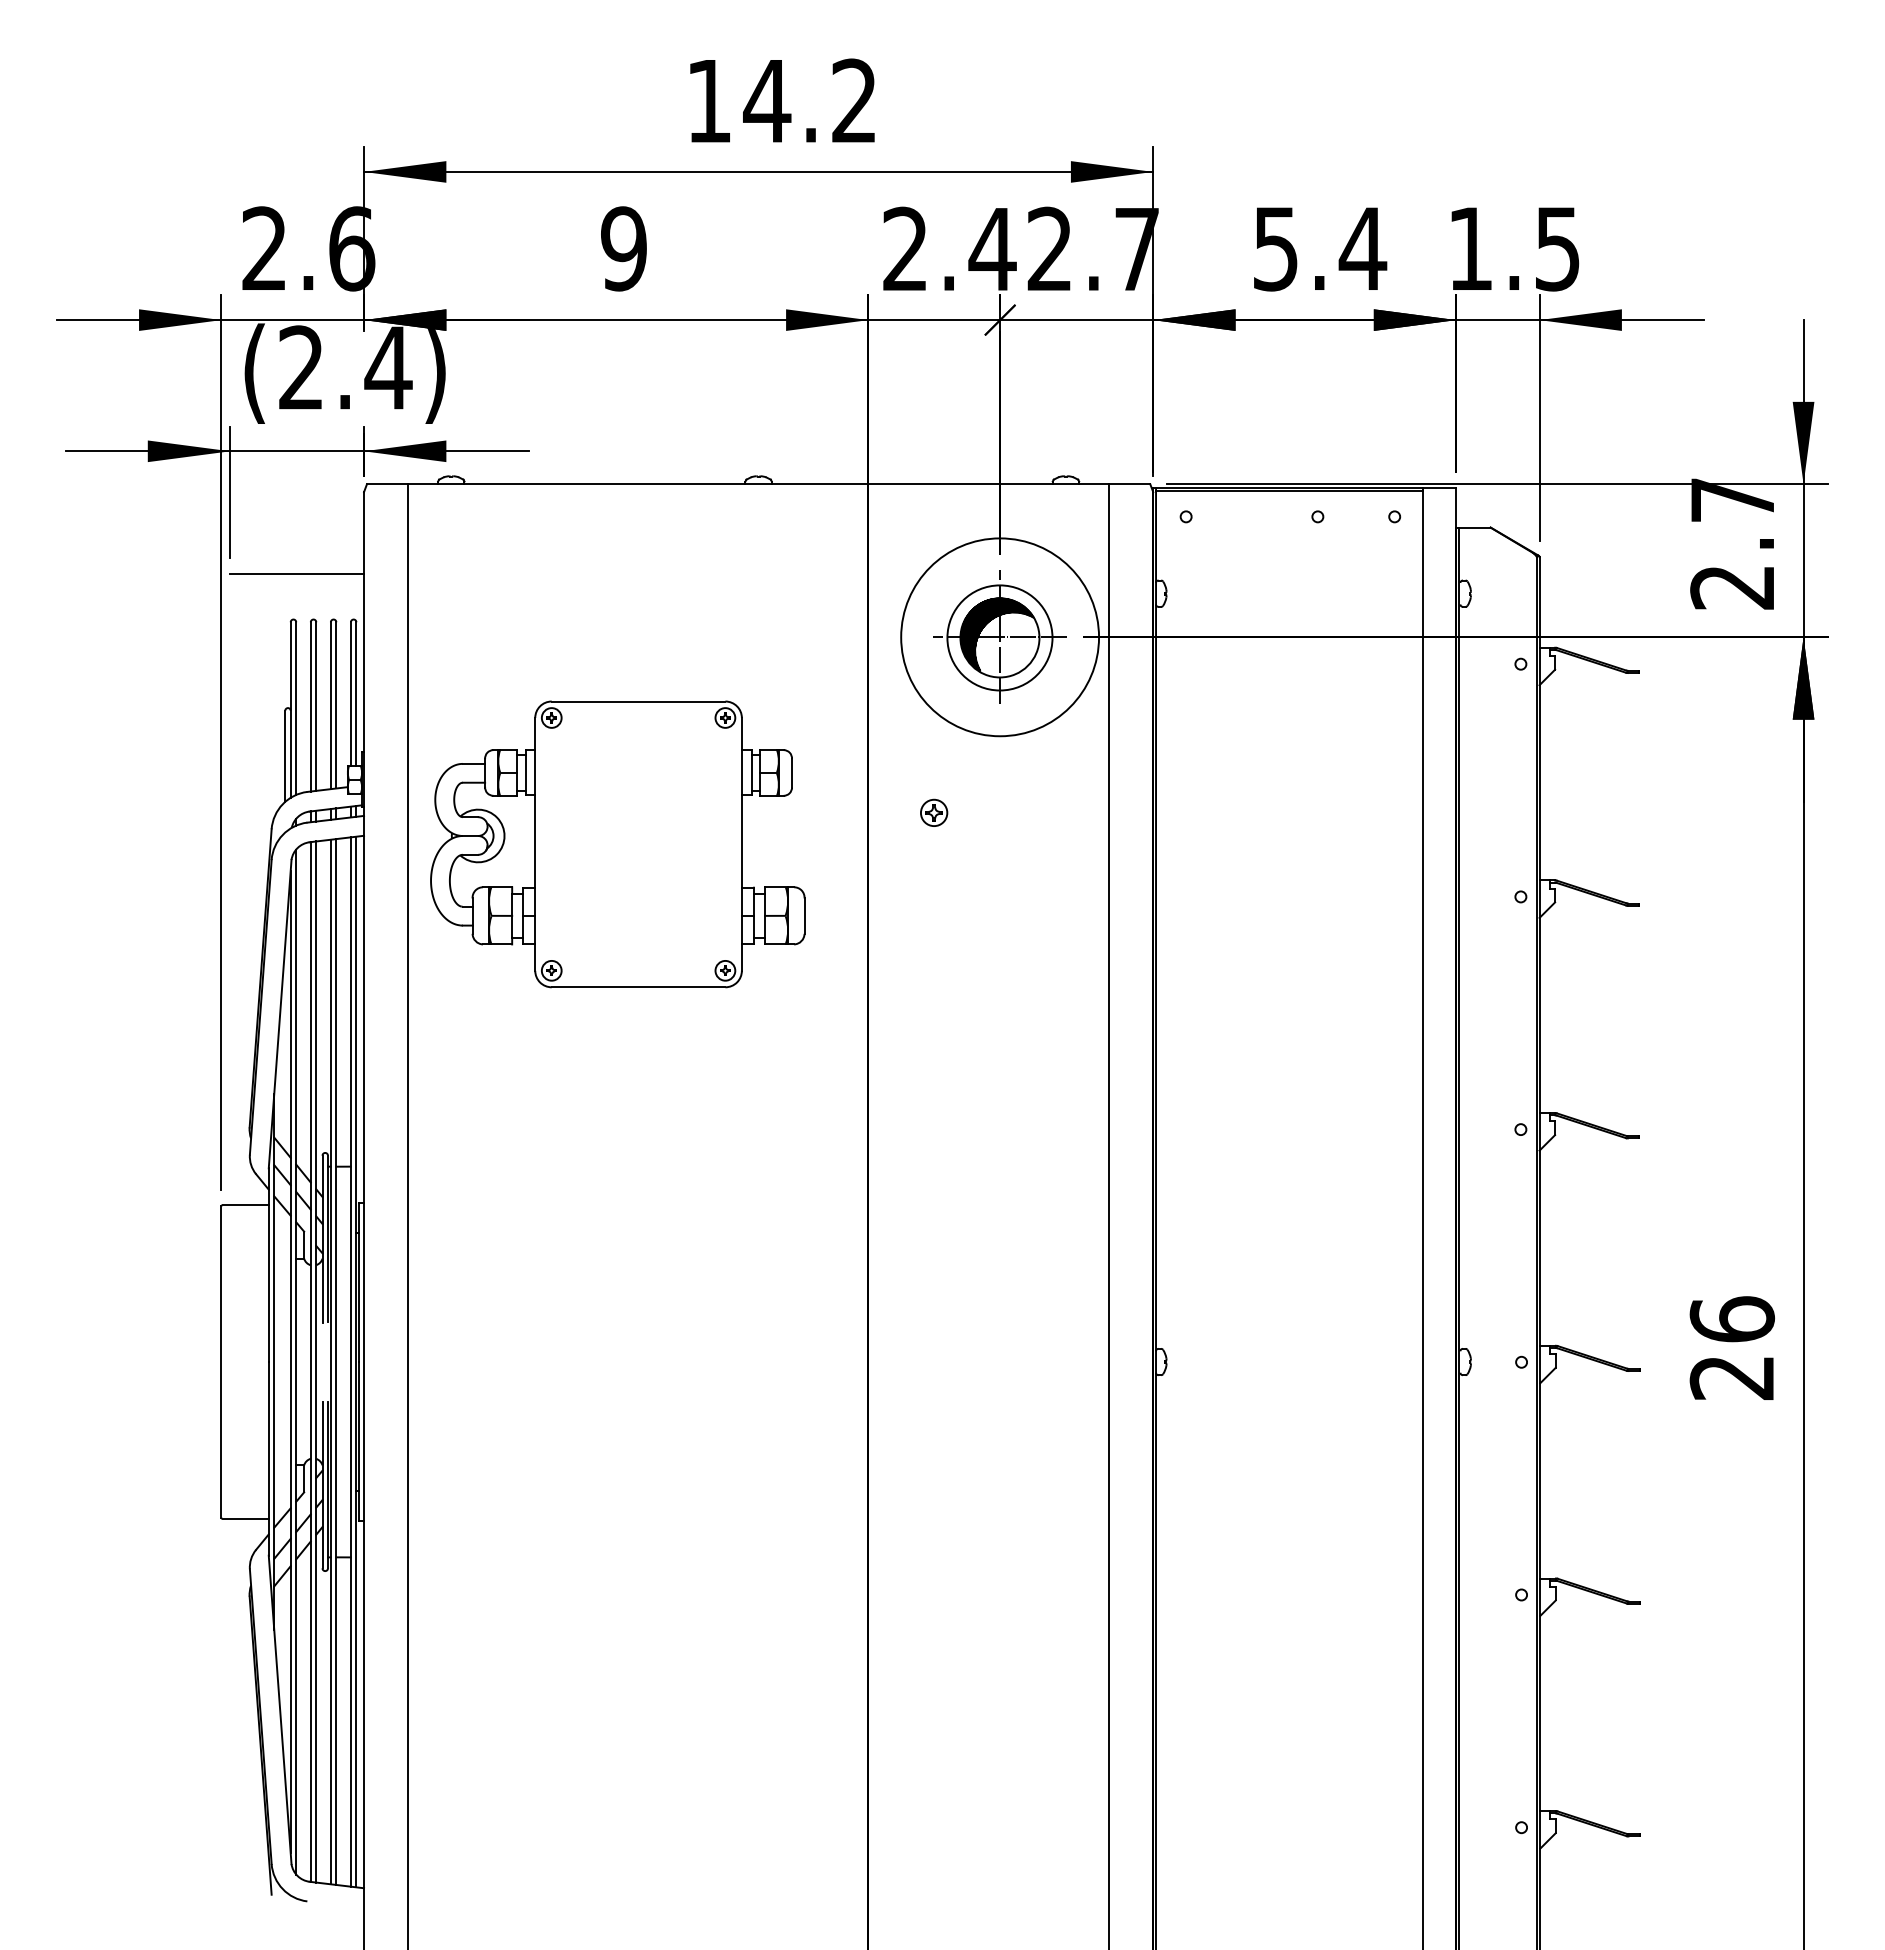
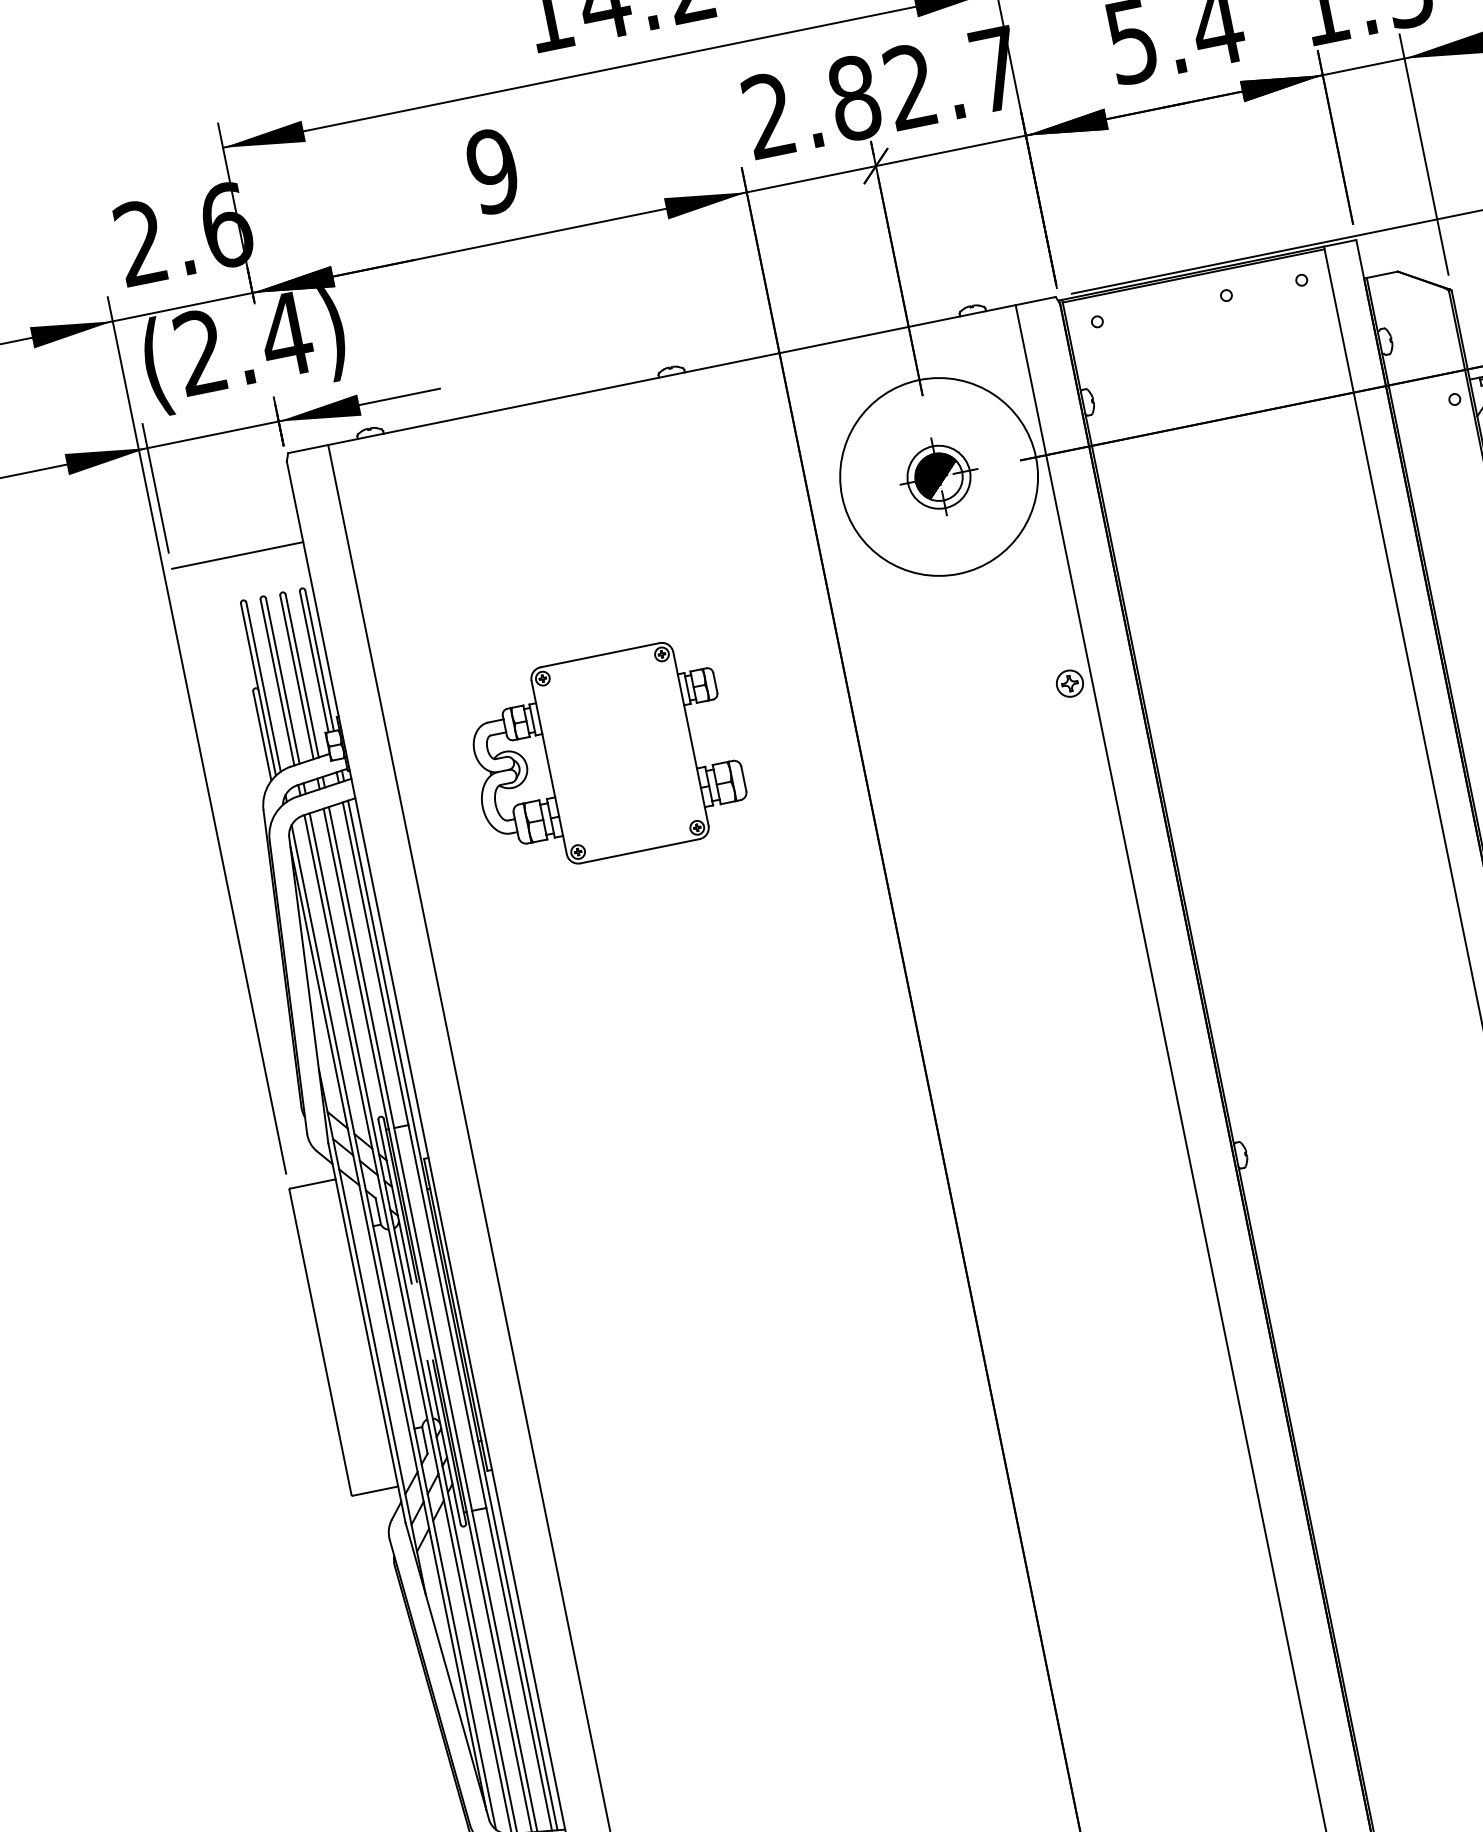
text: (992, 248) -> (854, 97), 2.4 -> 2.8
part: (999, 636) -> (938, 476), size x0.6
part: (934, 812) -> (1070, 683), moved
part: (617, 844) -> (605, 756), size x0.7

